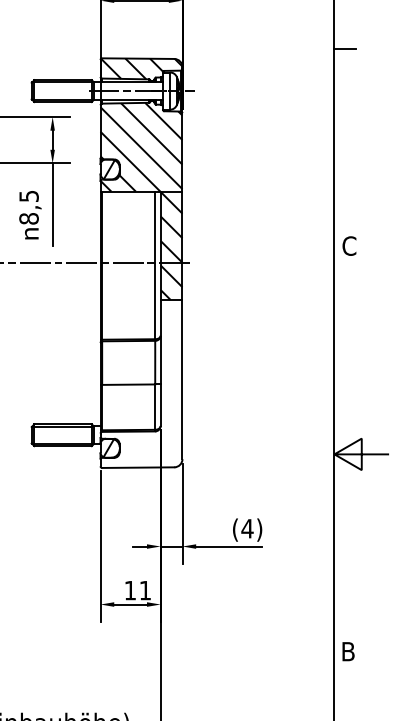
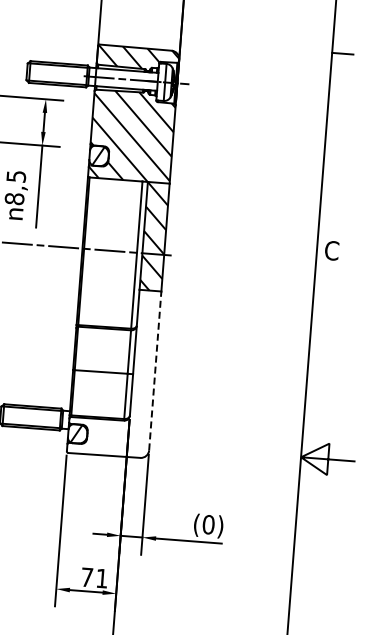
line: (182, 379) -> (155, 370), solid -> dashed
text: (247, 528) -> (208, 524), (4) -> (0)
text: (130, 590) -> (87, 577), 11 -> 71

